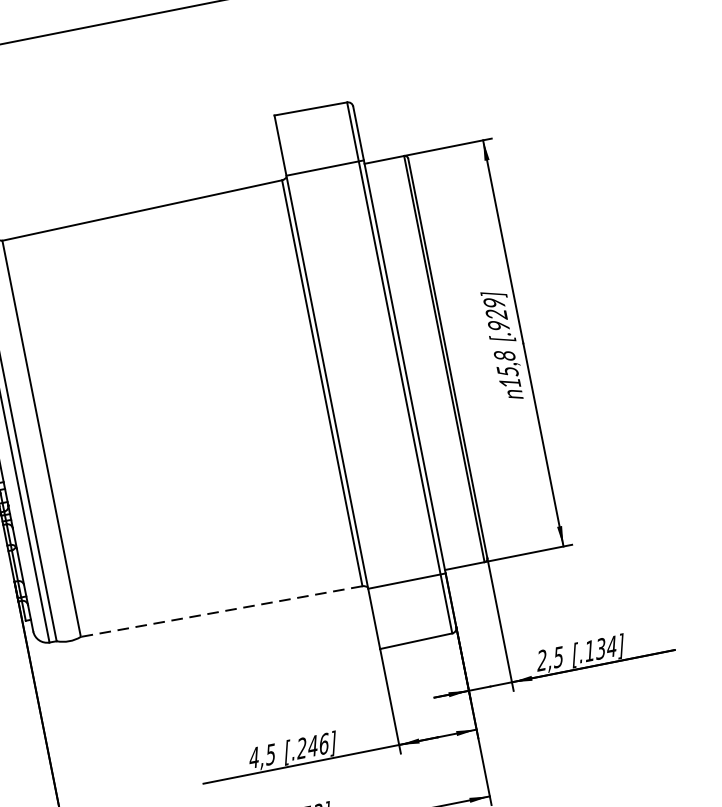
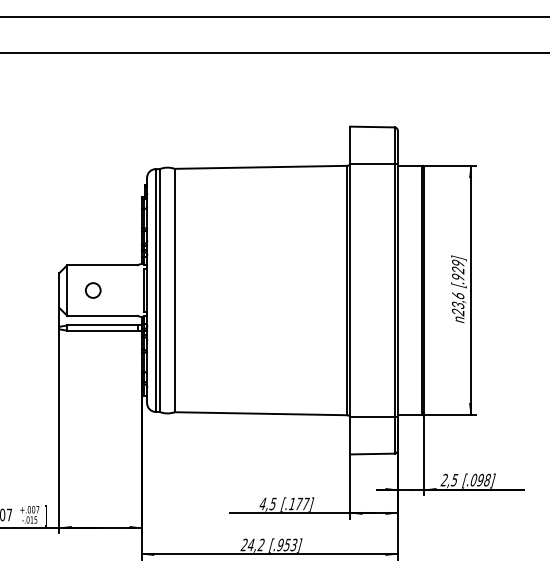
text: (506, 370) -> (457, 304), 15,8 -> 23,6
line: (220, 611) -> (260, 413), dashed -> solid
text: (600, 647) -> (480, 479), [.134] -> [.098]
text: (311, 745) -> (298, 503), [.246] -> [.177]

